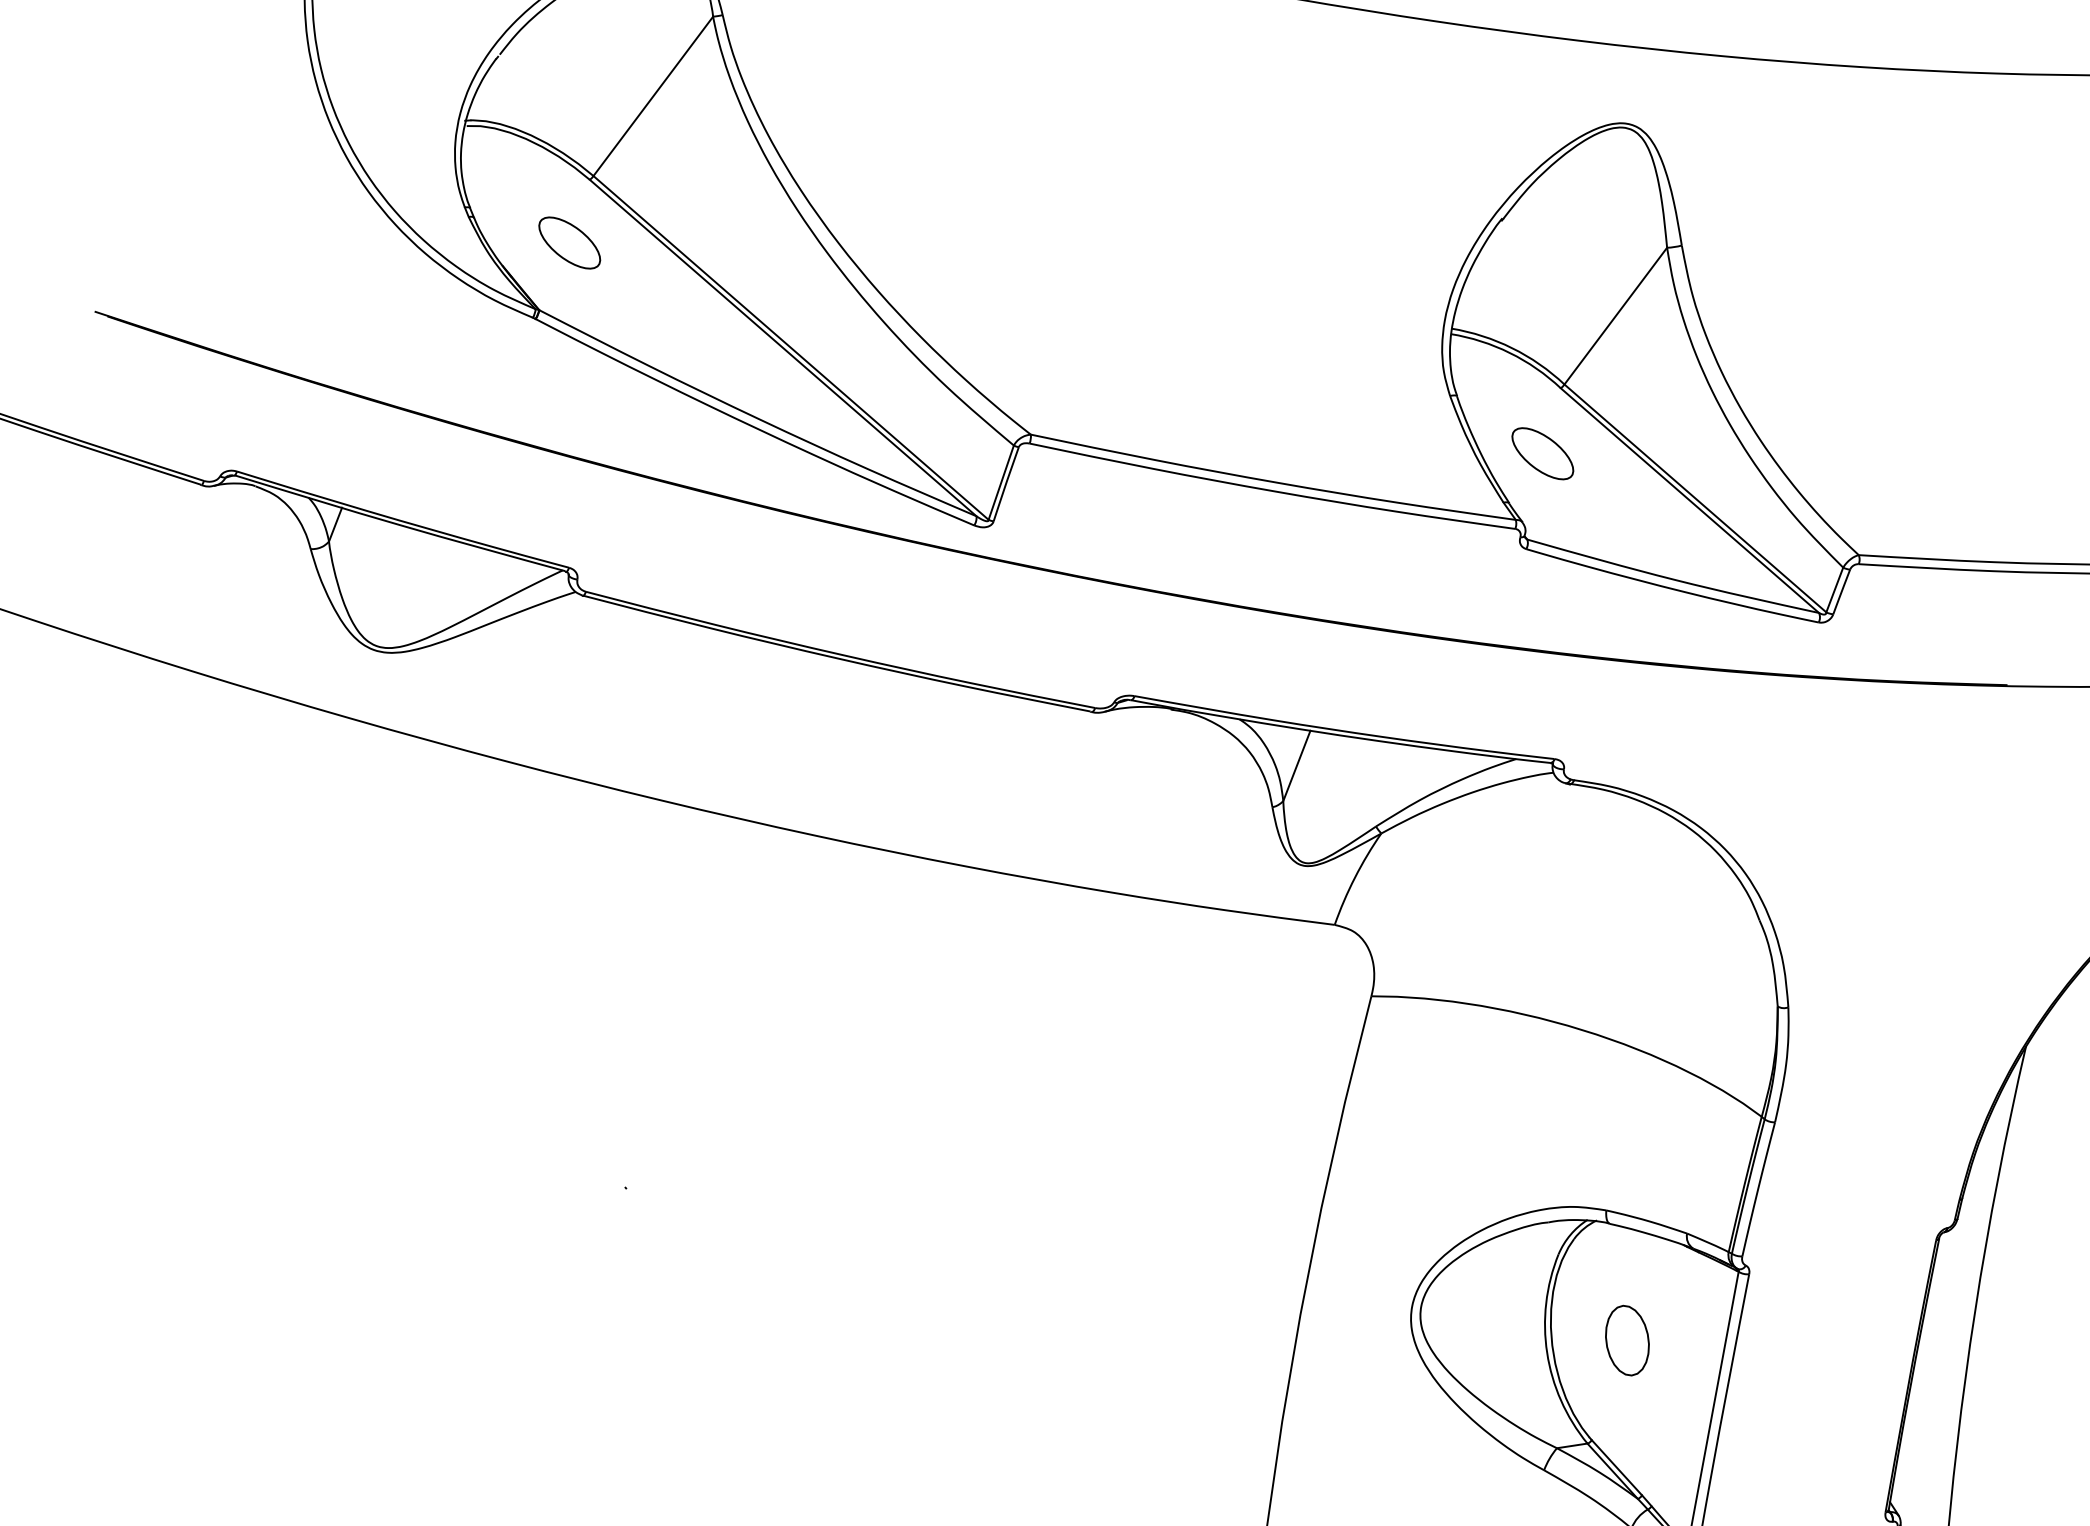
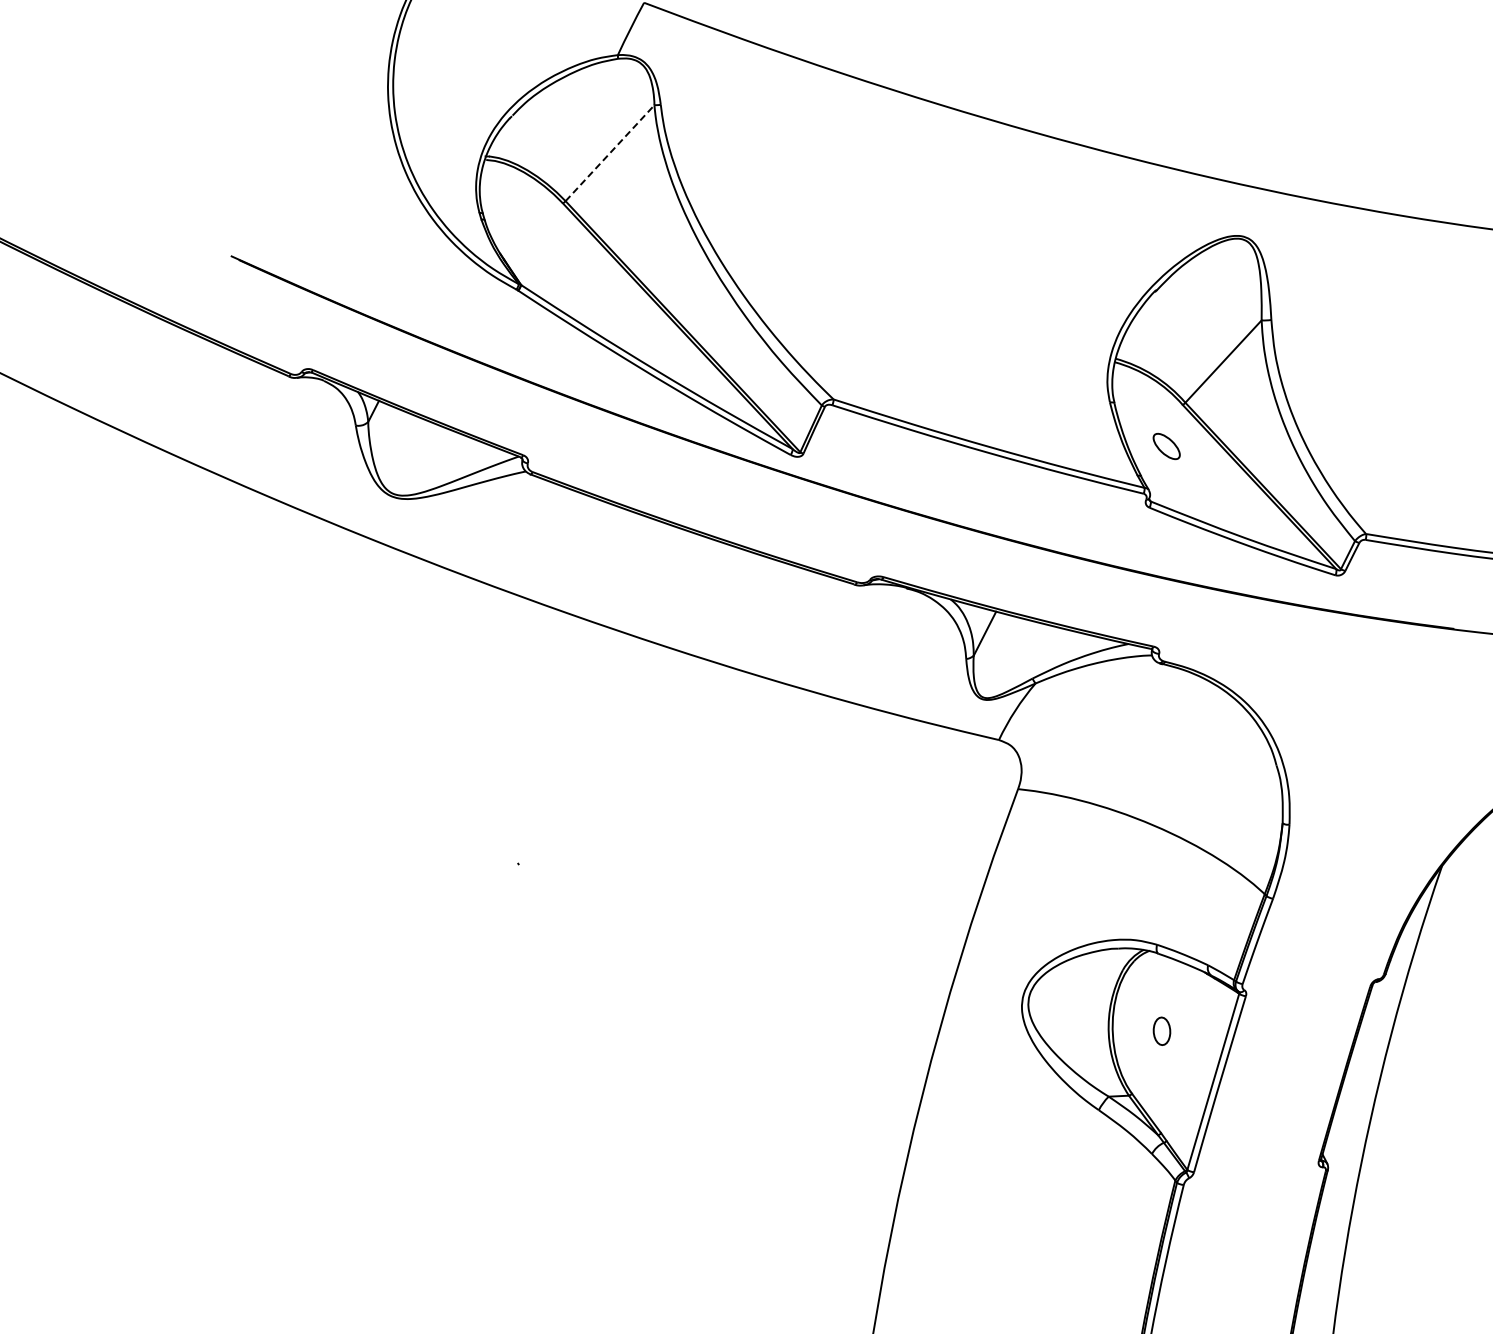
line: (653, 95) -> (610, 152), solid -> dashed
part: (569, 243) -> (545, 243), removed
part: (1542, 453) -> (1166, 446), size x0.7
part: (1626, 1341) -> (1161, 1031), size x0.6

